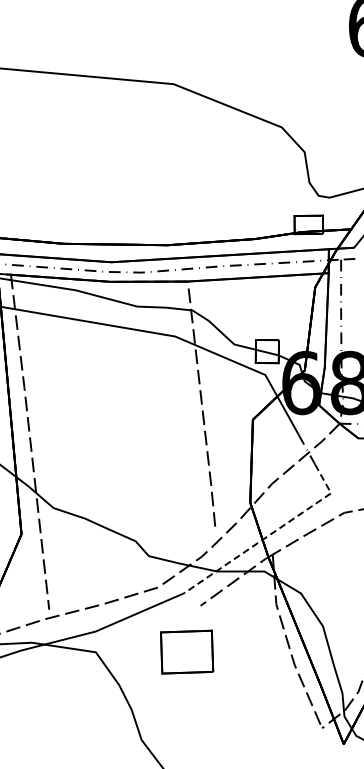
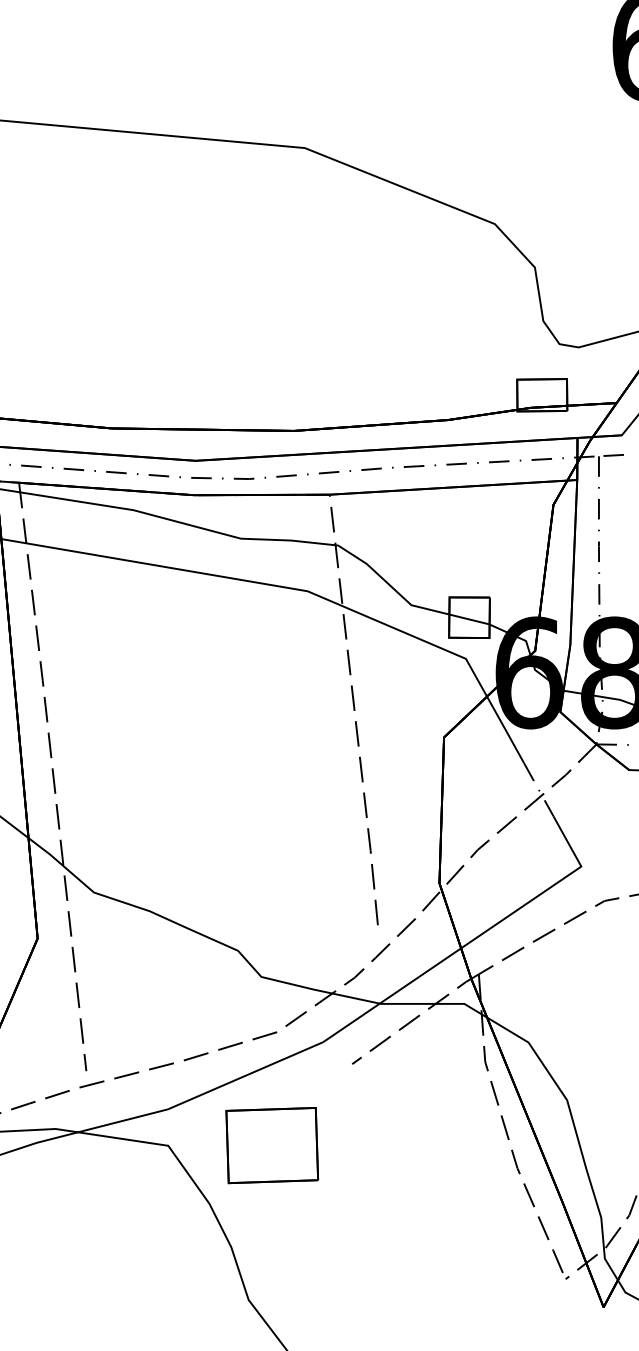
line: (271, 533) -> (476, 937), dashed -> solid
part: (187, 651) -> (272, 1144), moved

